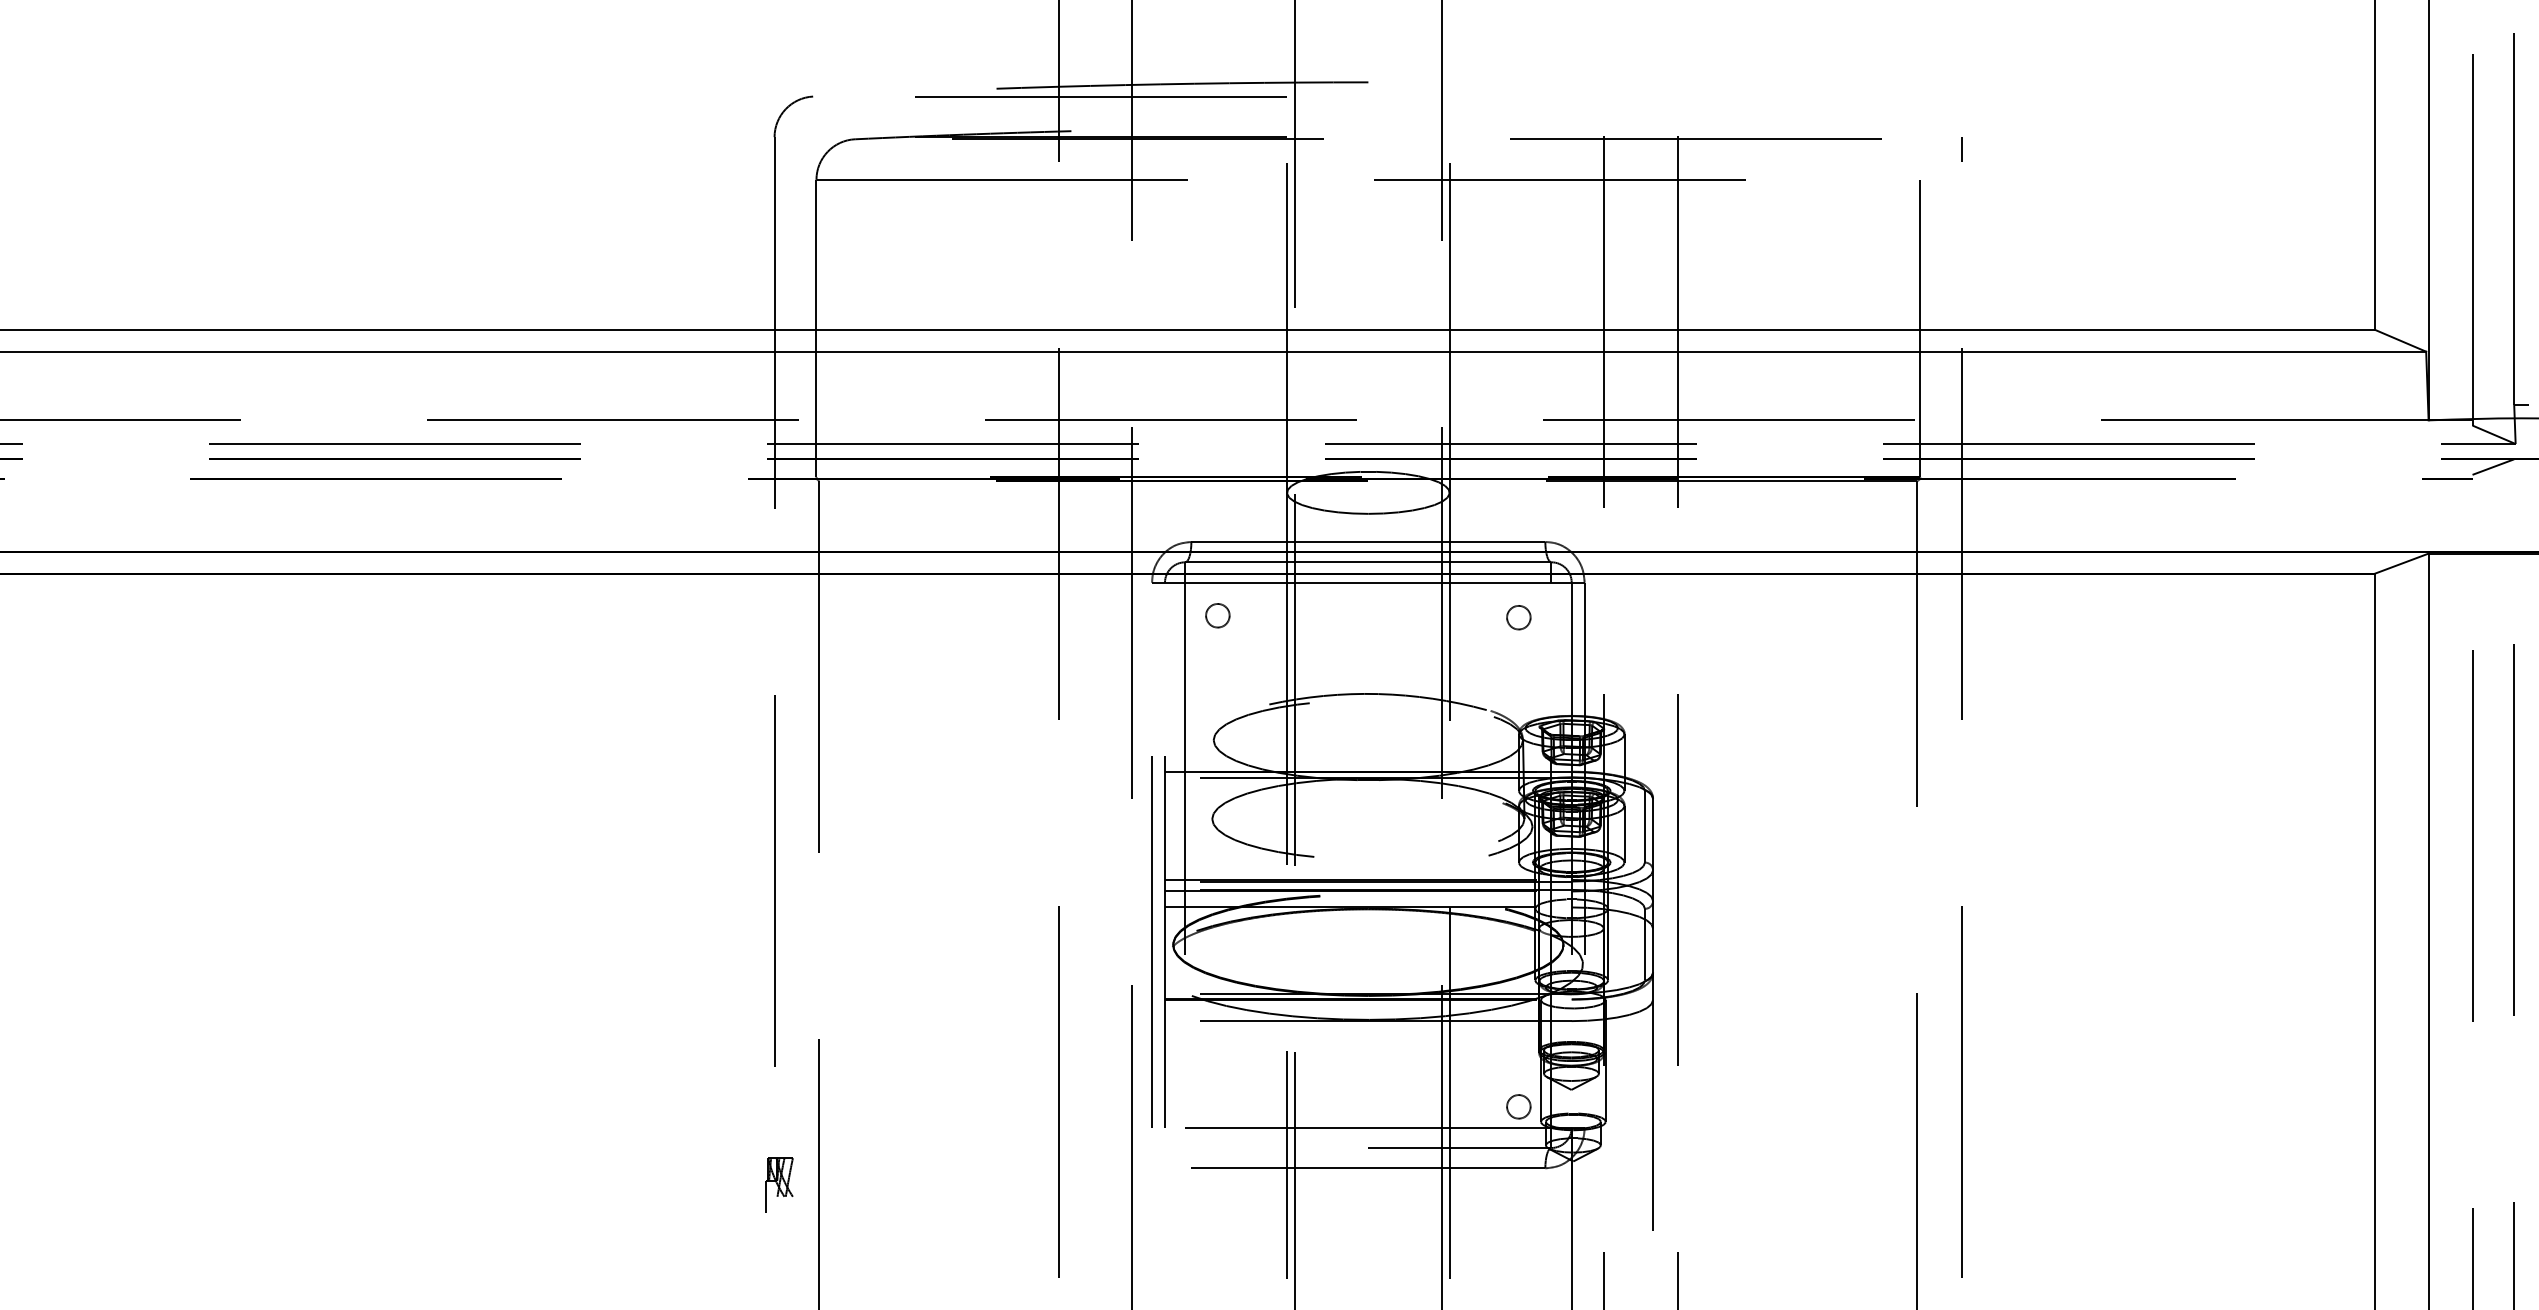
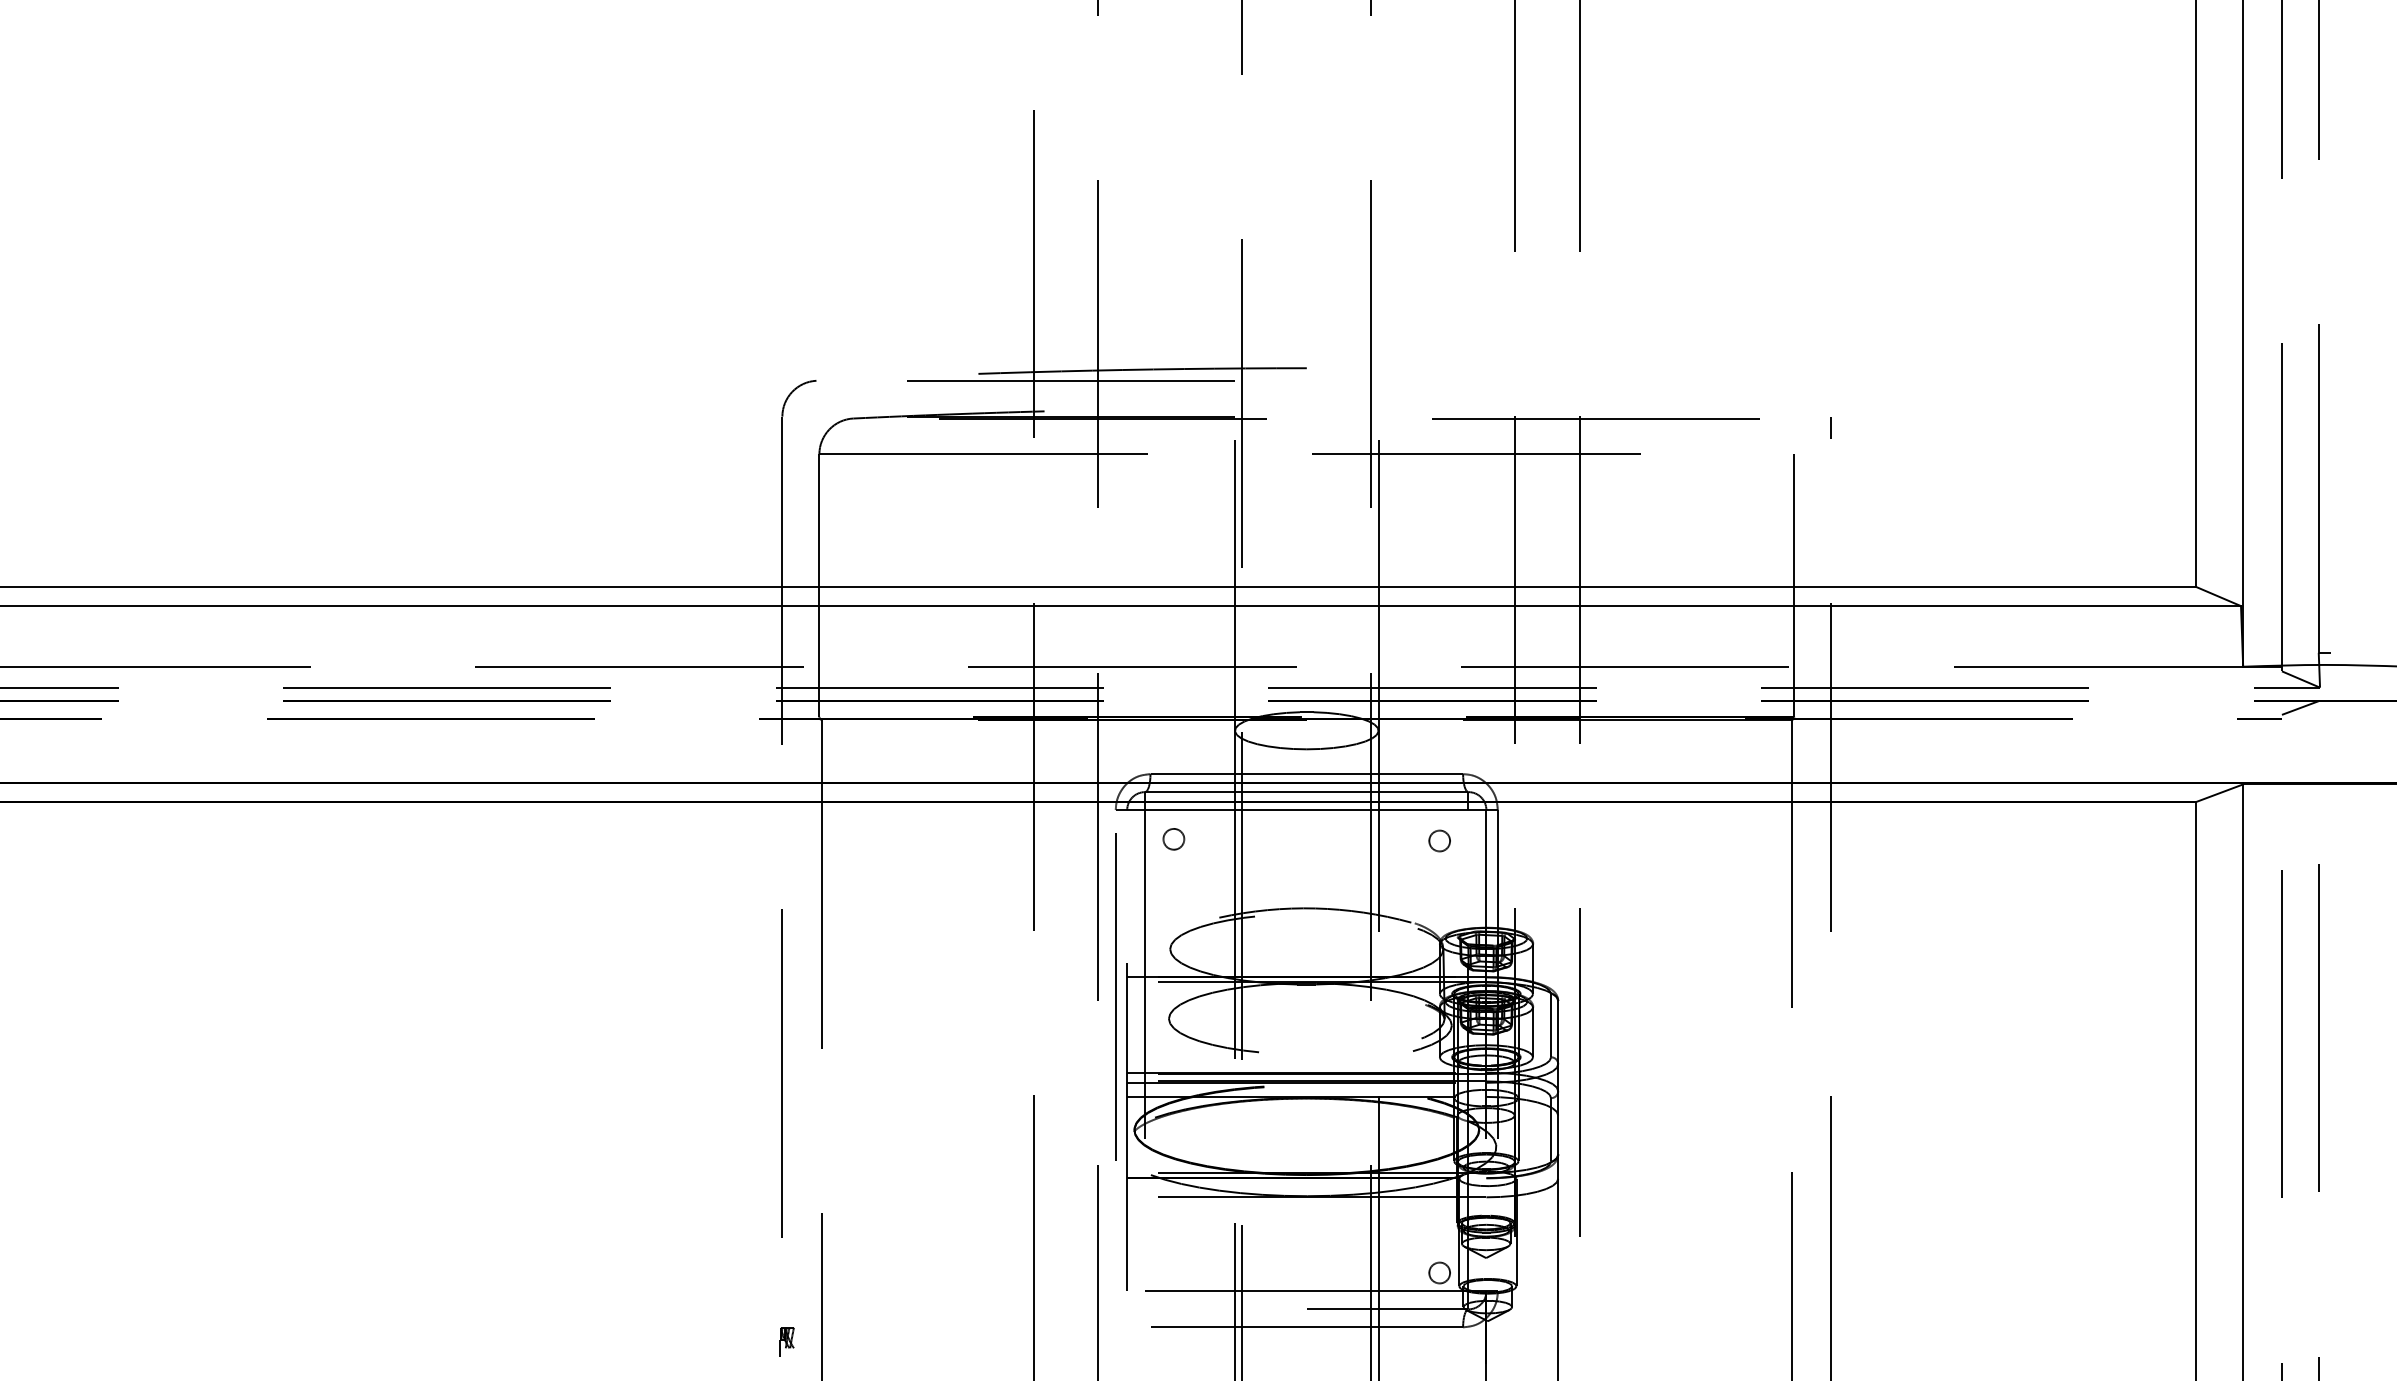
line: (1151, 940) -> (1115, 996), moved
part: (779, 1184) -> (786, 1341), size x0.6

